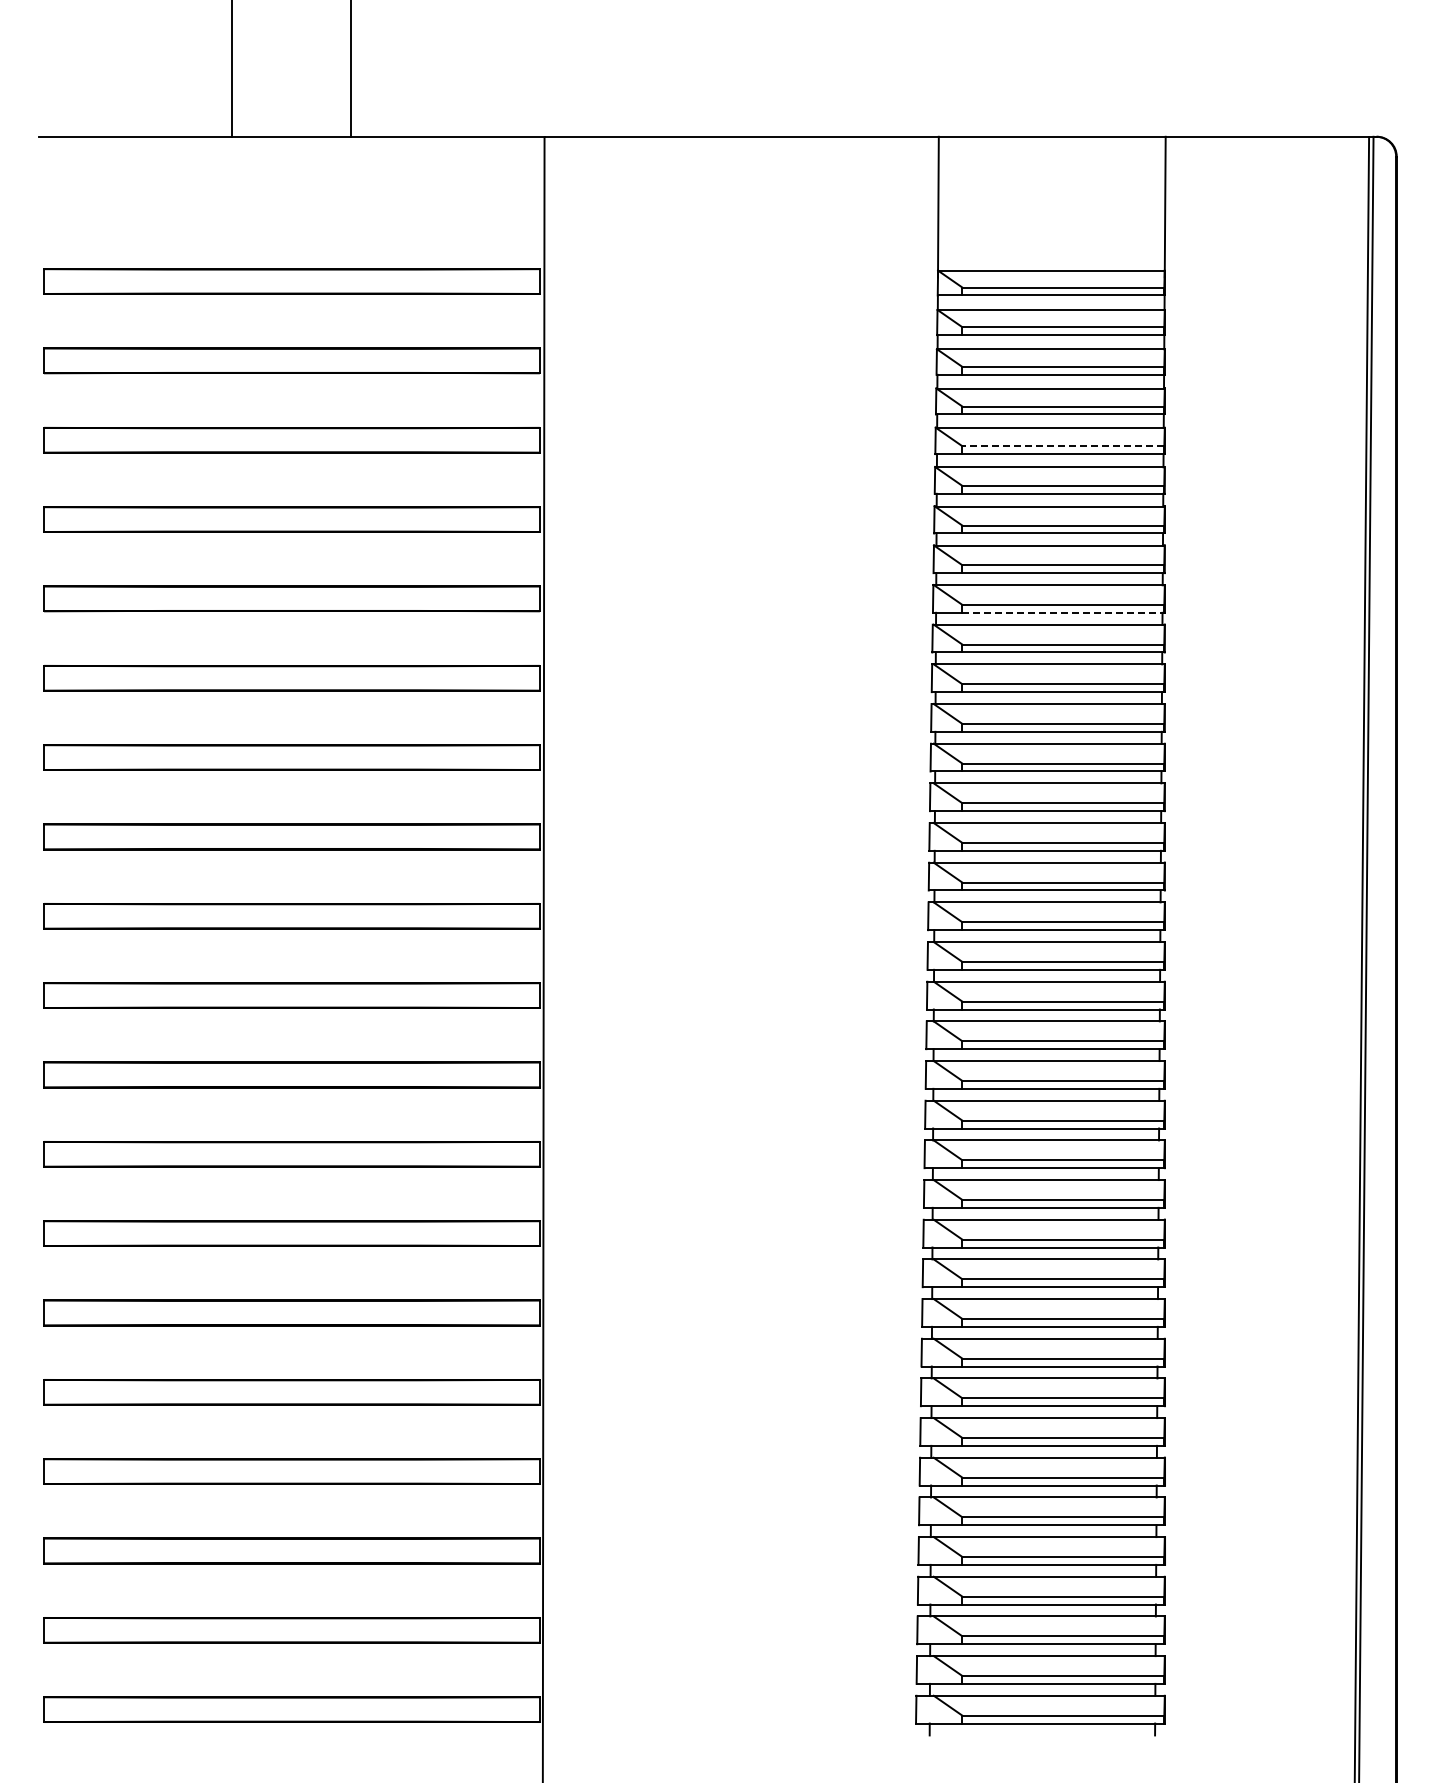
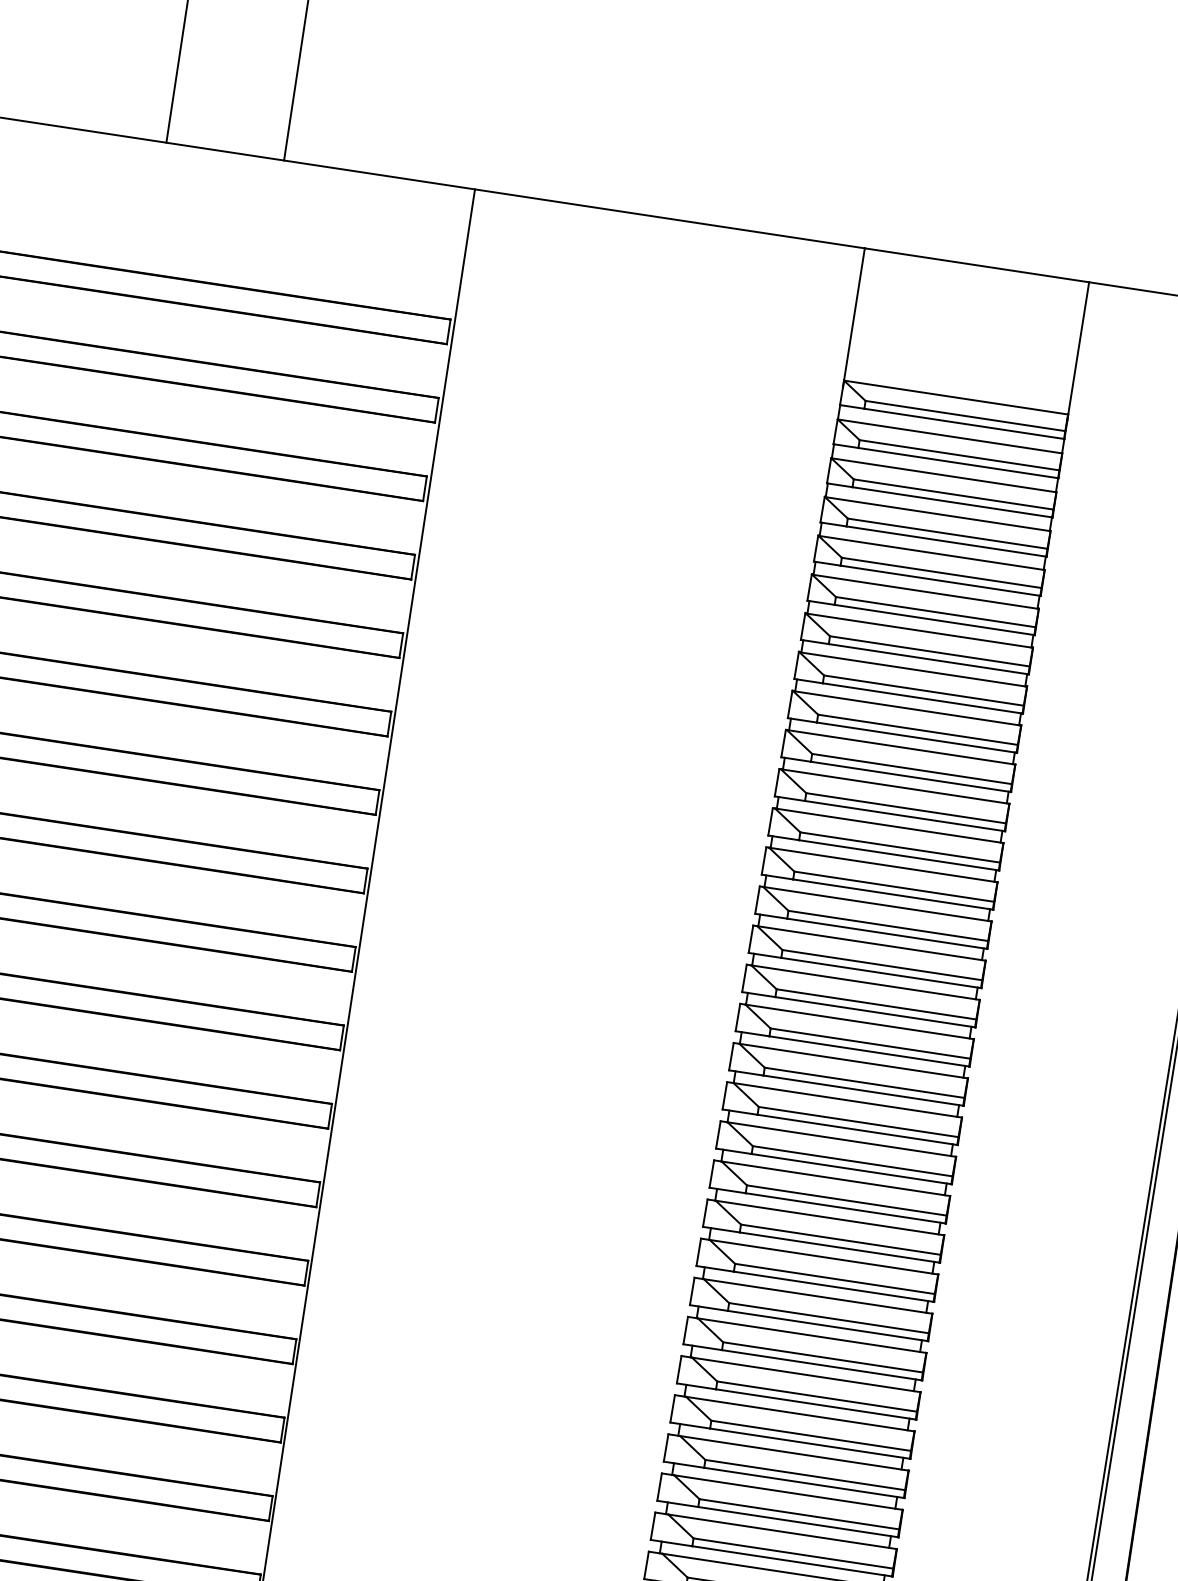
line: (1063, 446) -> (941, 573), dashed -> solid
line: (1063, 612) -> (916, 737), dashed -> solid

